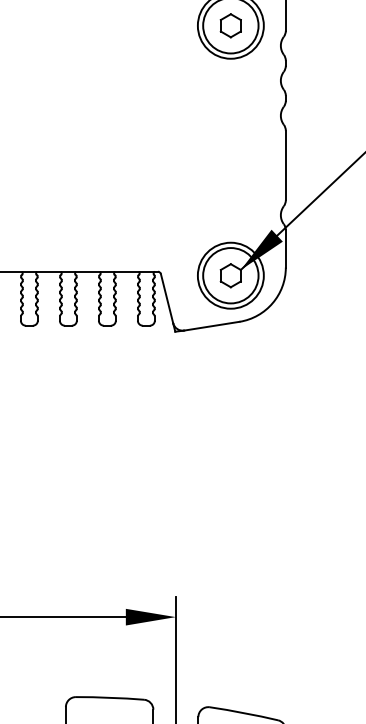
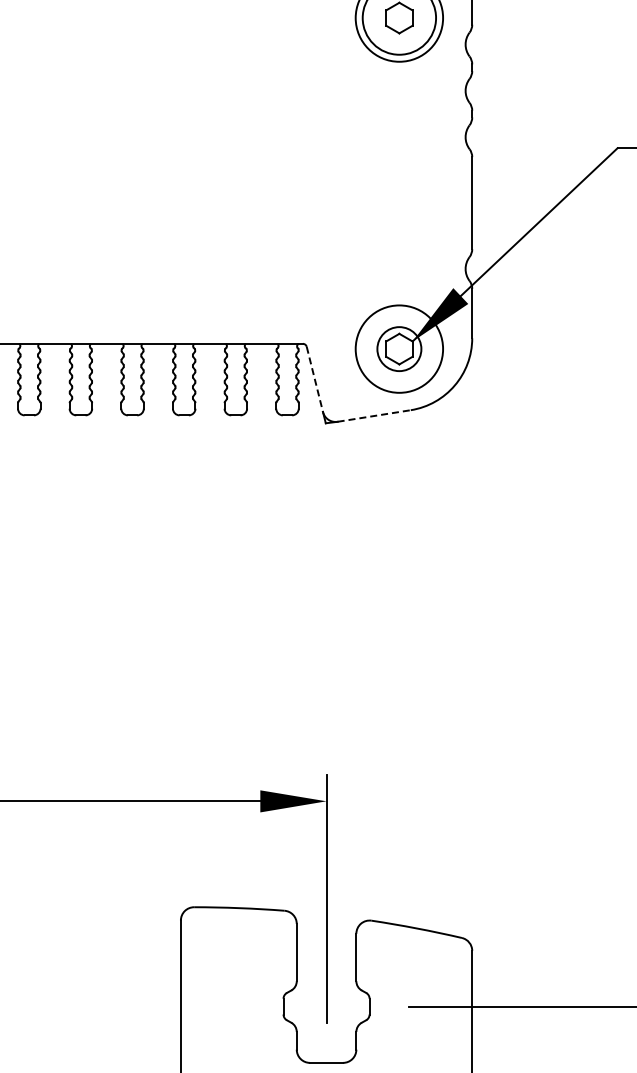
circle: (230, 275) -> (399, 348), size x0.6
line: (166, 298) -> (314, 379), solid -> dashed
line: (212, 325) -> (374, 415), solid -> dashed

